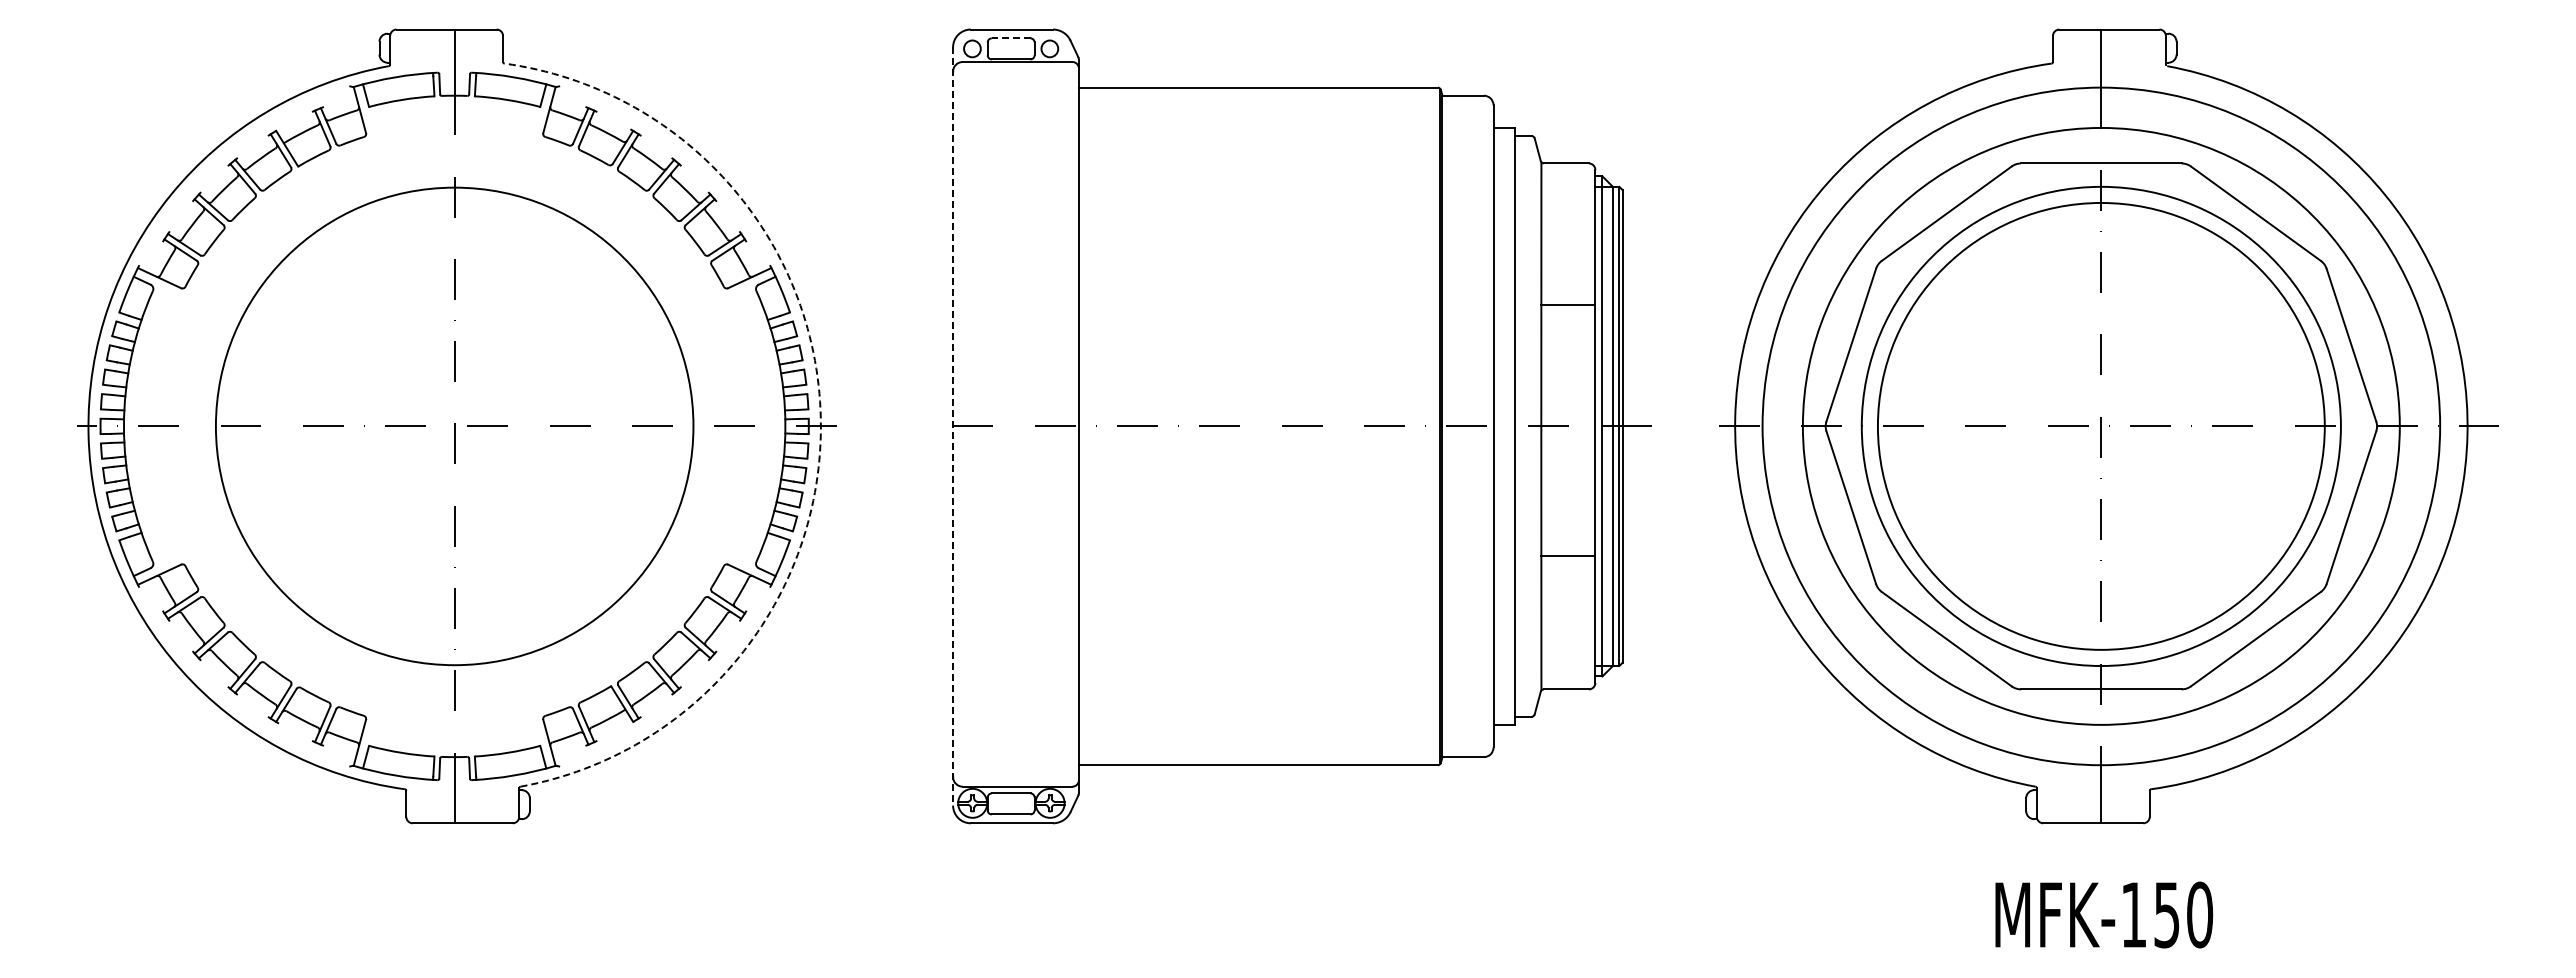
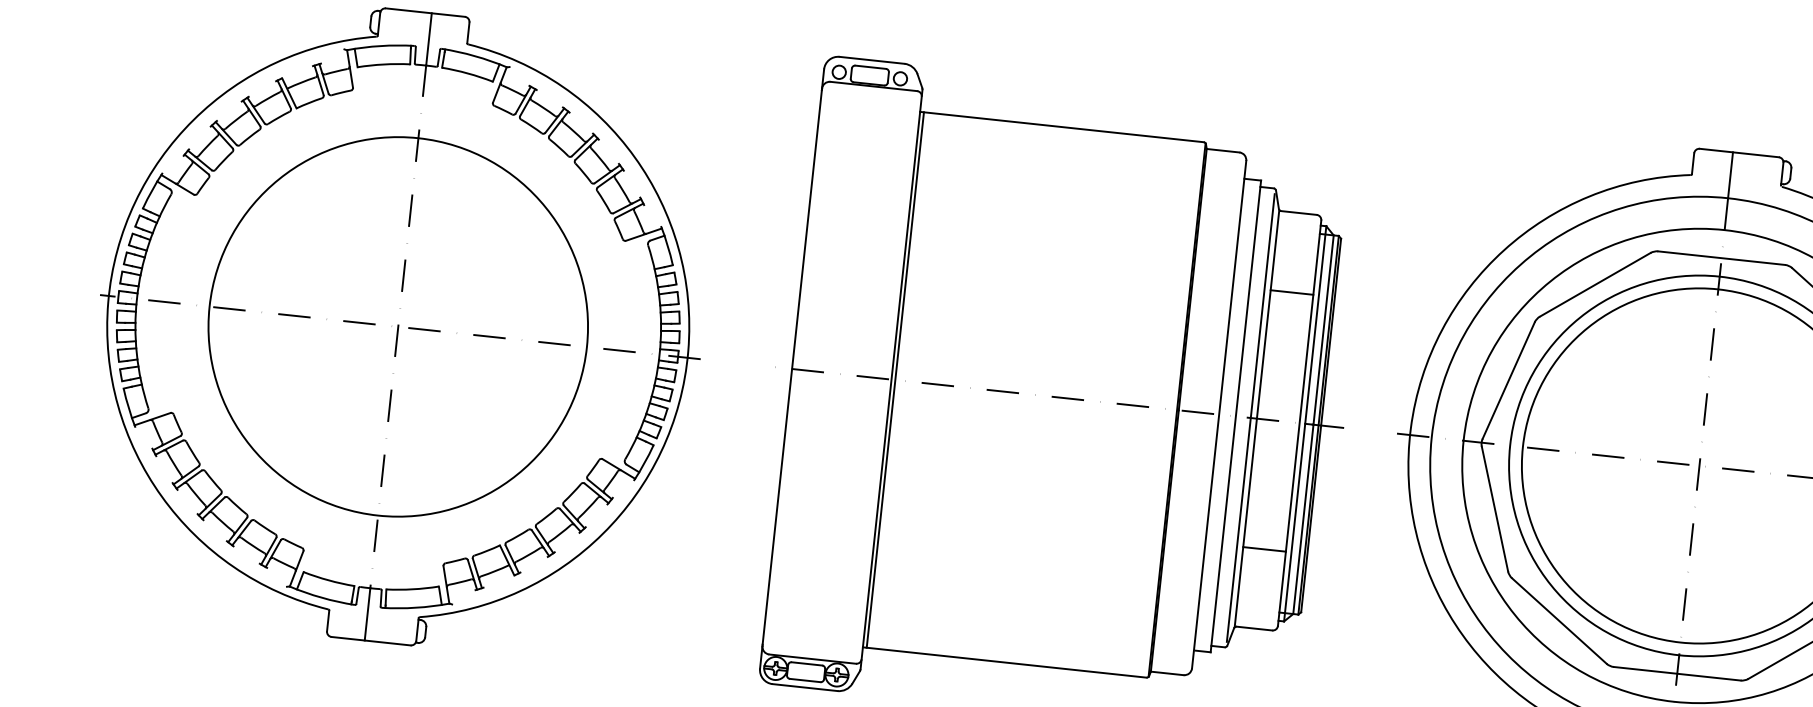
line: (1010, 38) -> (870, 67), dashed -> solid
line: (1568, 304) -> (1292, 292), moved
arc: (820, 418) -> (688, 351), dashed -> solid
line: (953, 426) -> (792, 369), dashed -> solid
line: (1083, 426) -> (895, 380), added
line: (1533, 426) -> (1250, 418), added
line: (1568, 555) -> (1264, 549), moved

